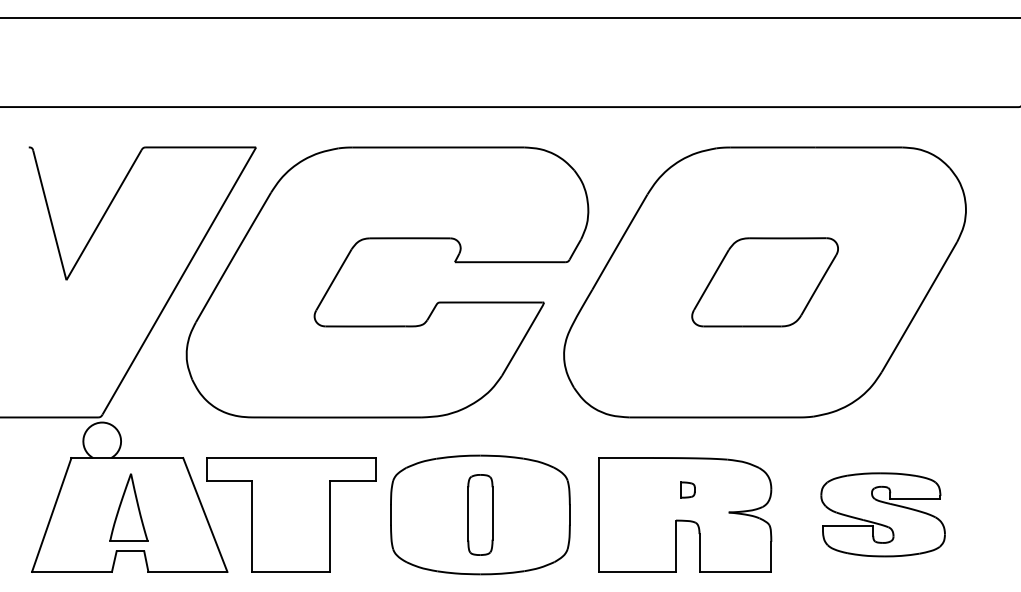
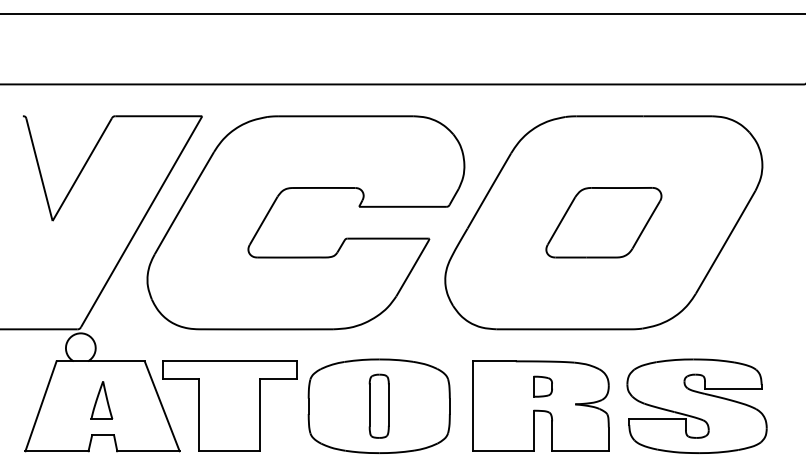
part: (687, 489) -> (542, 386), size x1.67
part: (128, 507) -> (101, 400), size x0.71
part: (882, 513) -> (696, 405), size x1.43

